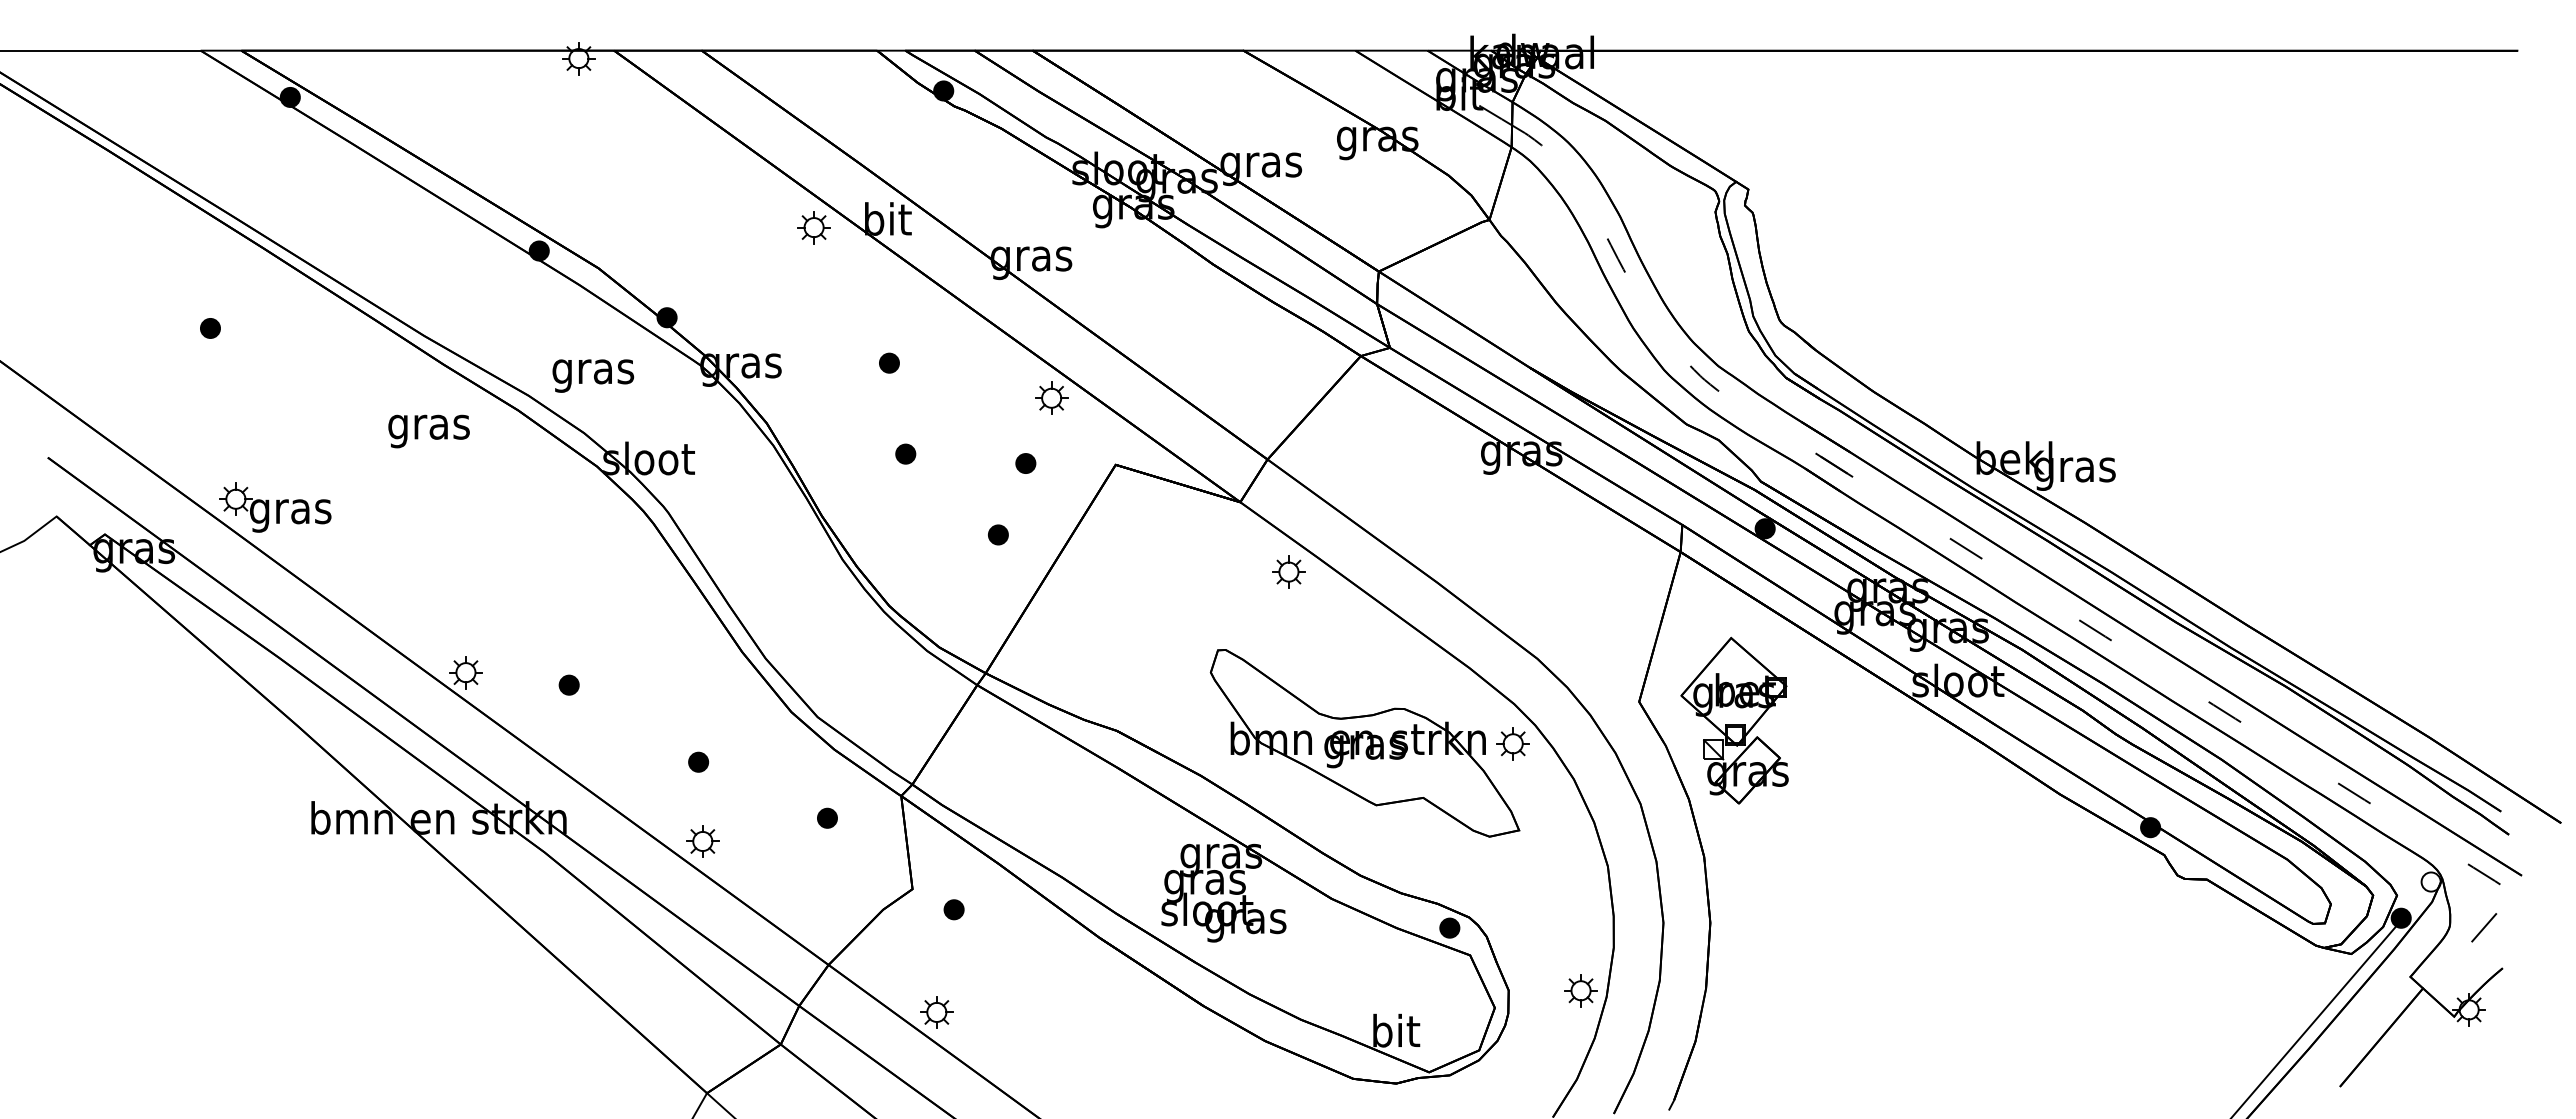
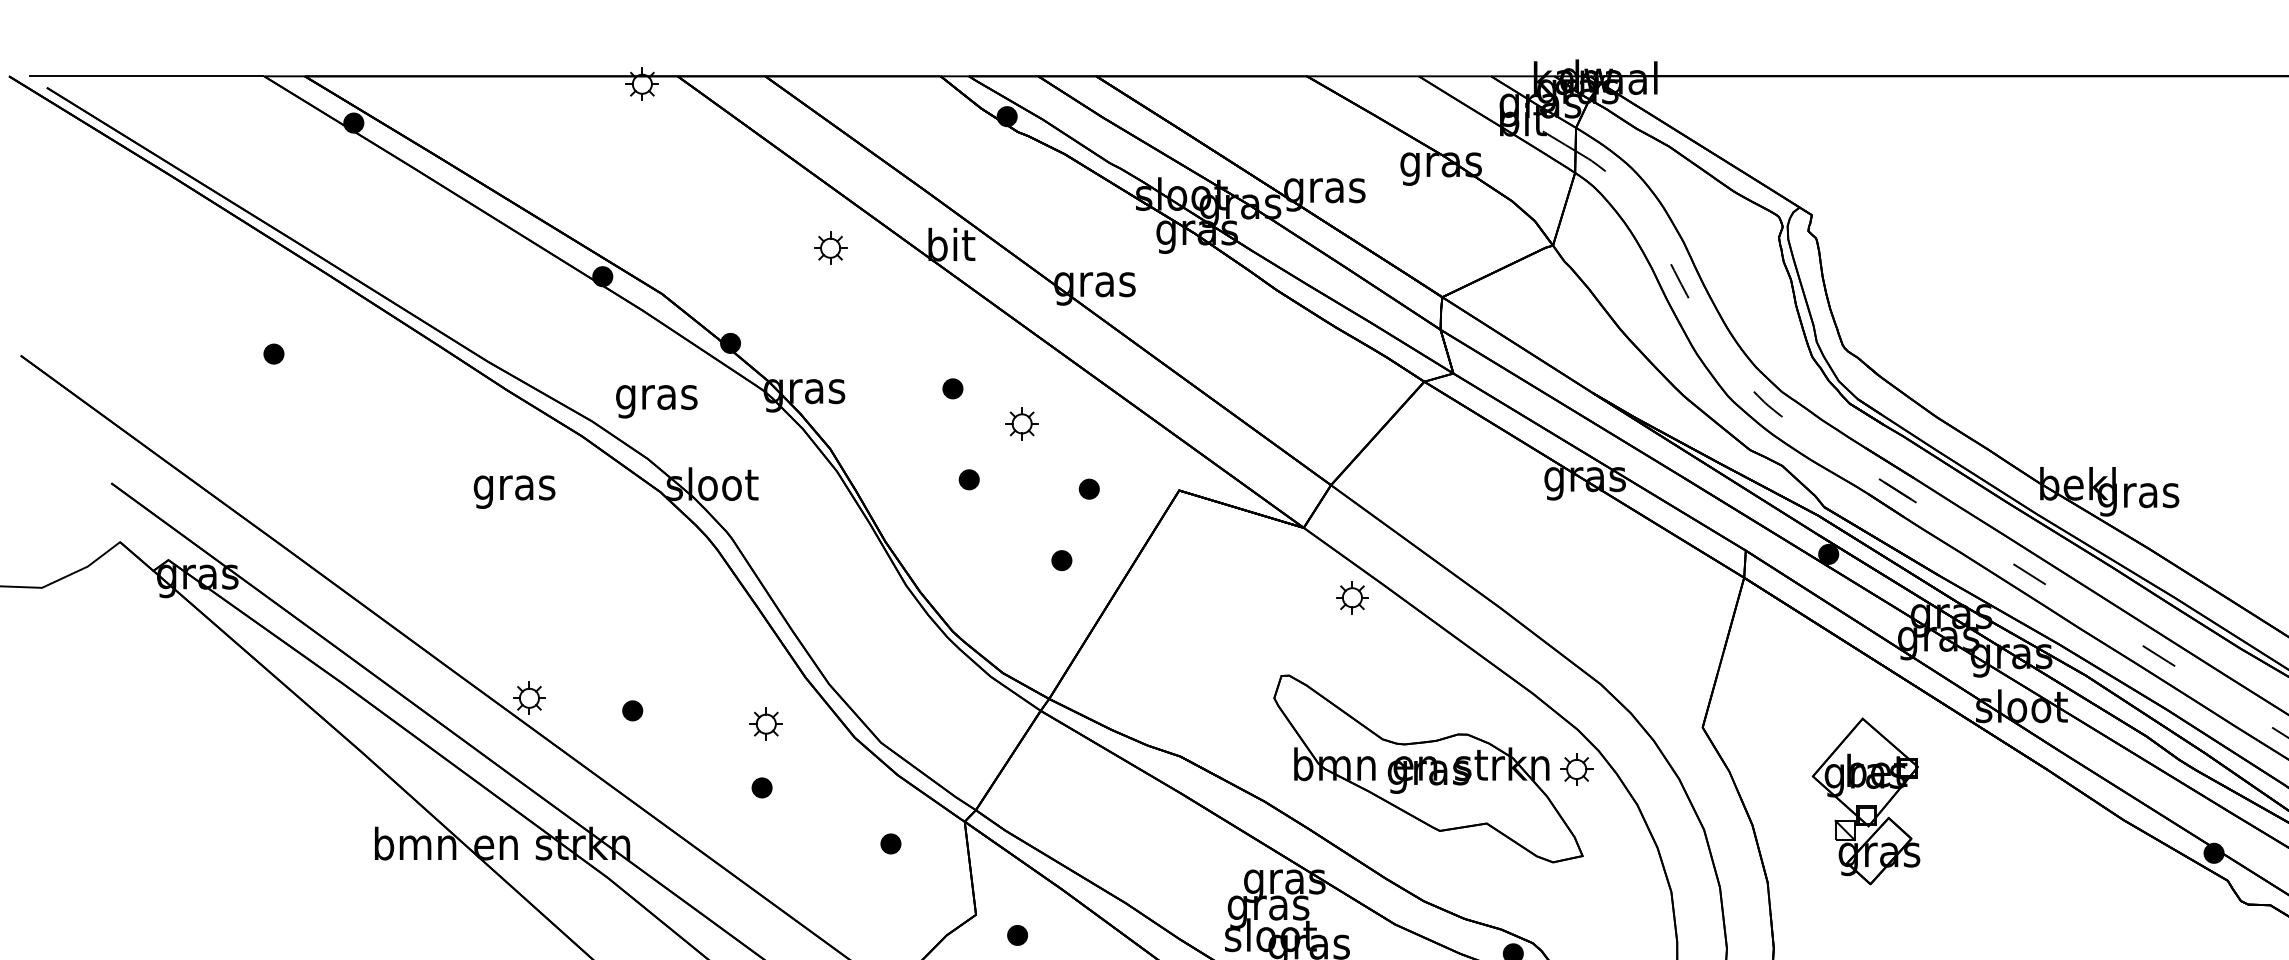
part: (813, 227) -> (829, 248), moved
part: (1051, 397) -> (1021, 423), moved
text: (428, 431) -> (513, 492), moved
part: (275, 507) -> (338, 533), removed
part: (1734, 720) -> (1865, 801), moved
part: (702, 841) -> (765, 724), moved

